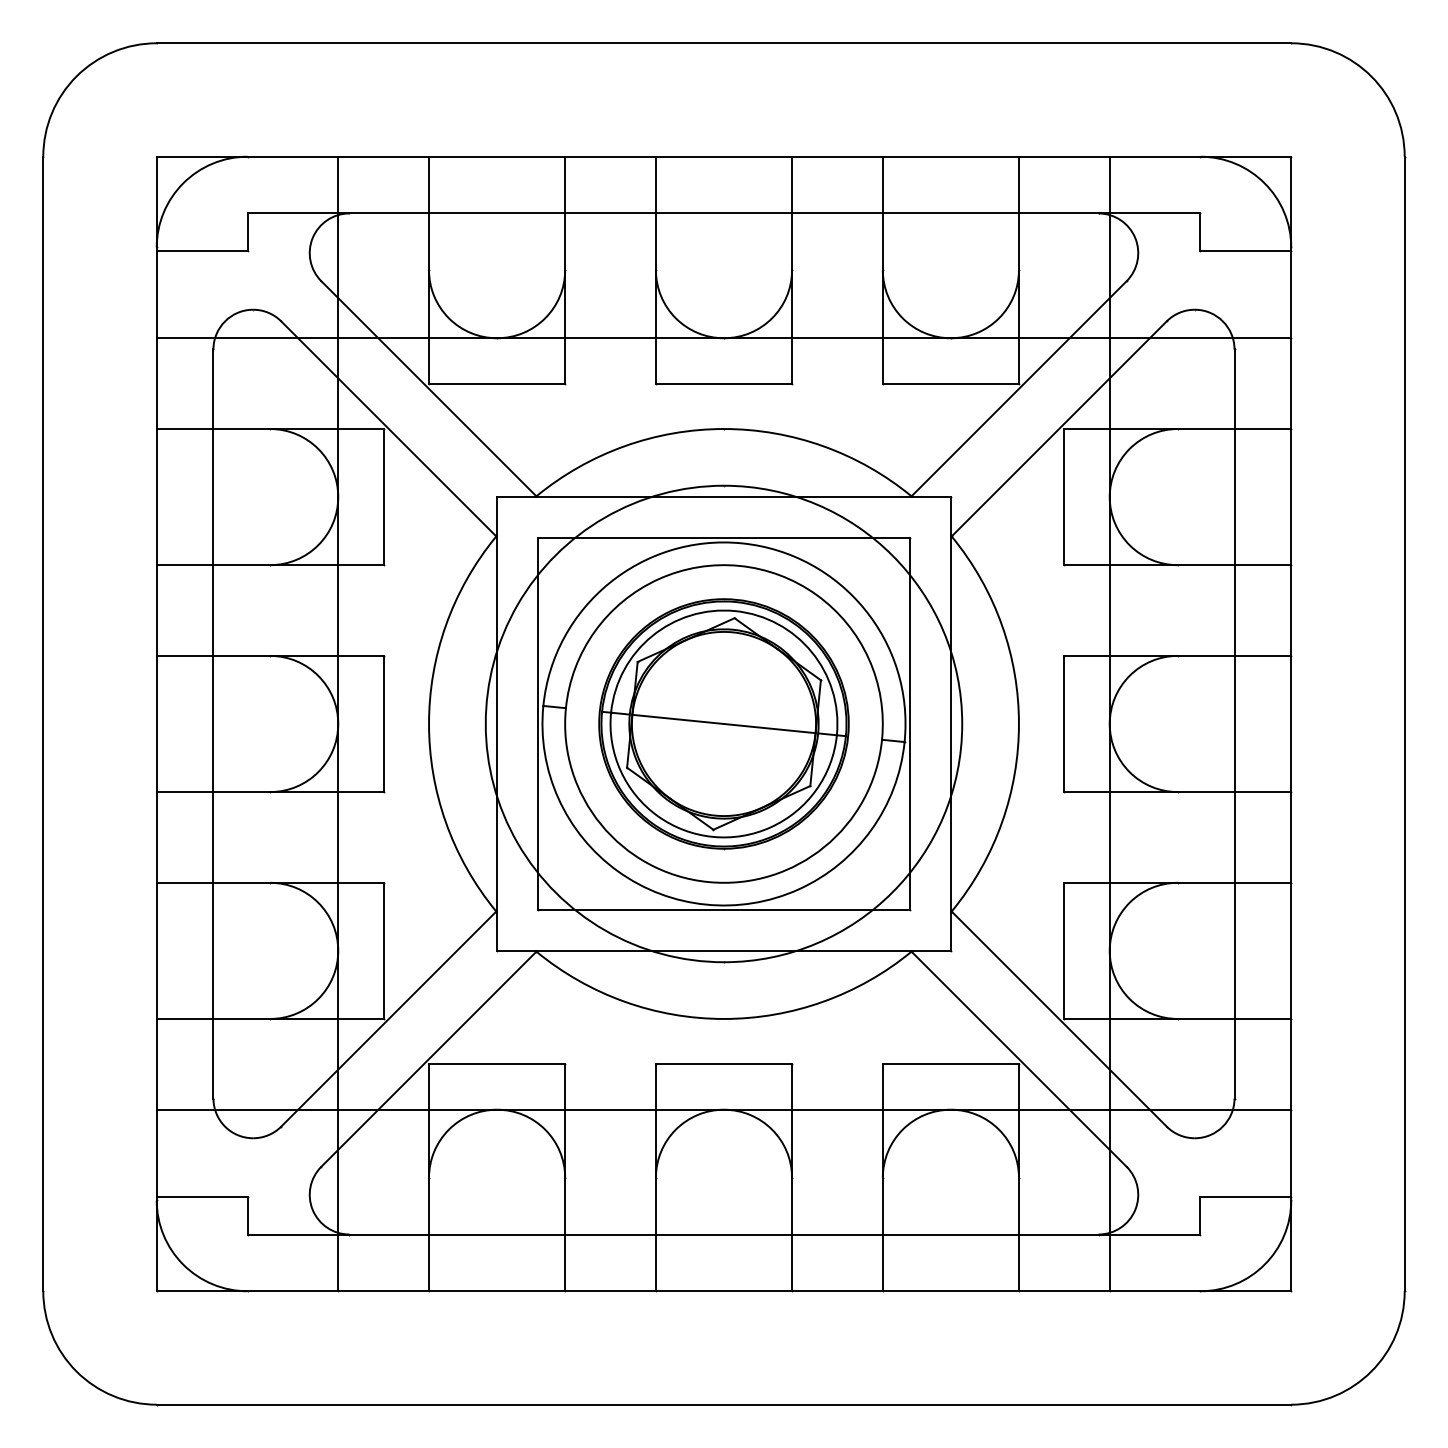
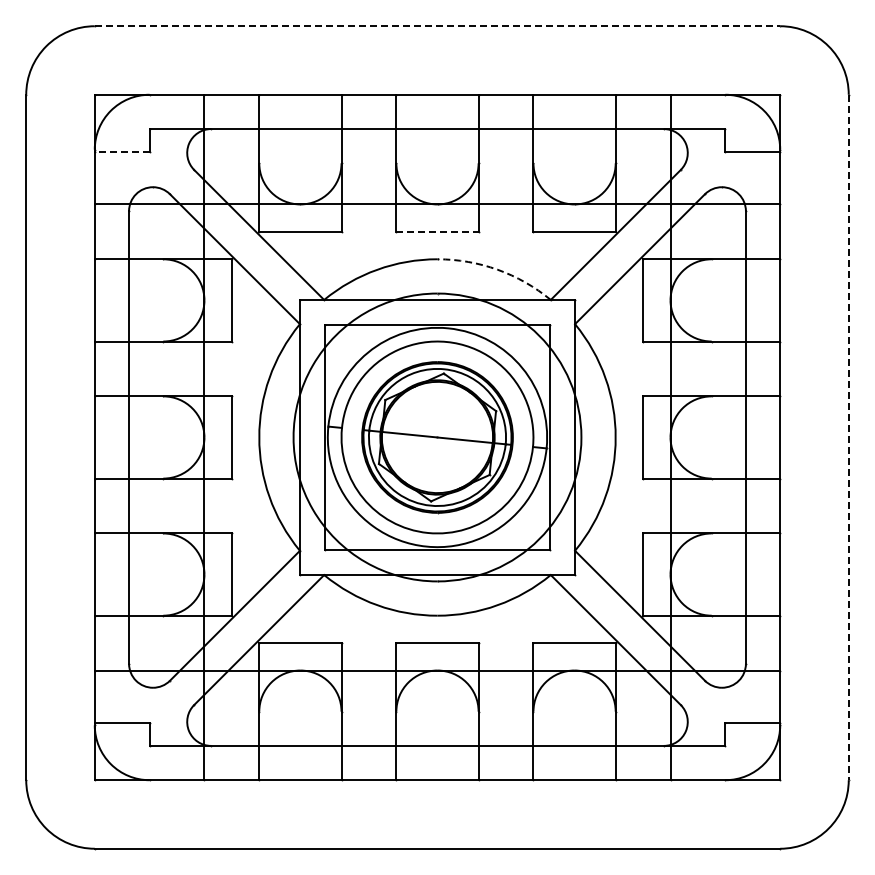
line: (724, 43) -> (437, 26), solid -> dashed
line: (200, 250) -> (121, 151), solid -> dashed
line: (724, 383) -> (437, 231), solid -> dashed
arc: (823, 445) -> (497, 269), solid -> dashed
line: (1404, 724) -> (848, 437), solid -> dashed

